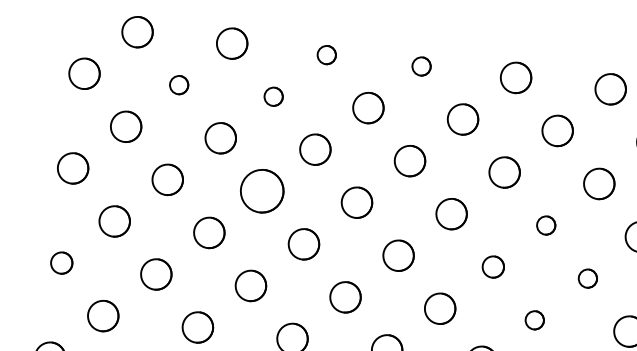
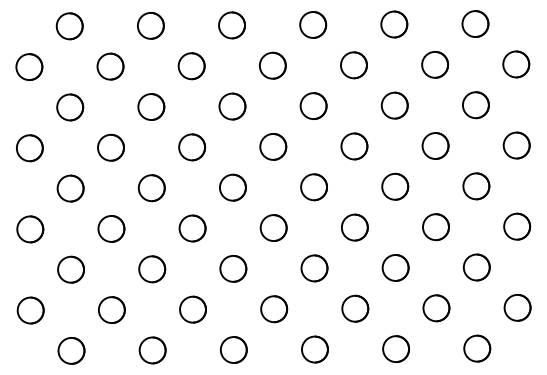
part: (326, 55) -> (231, 25), size x1.67
part: (421, 65) -> (313, 24), size x1.67
part: (179, 85) -> (110, 66), size x1.67
part: (273, 96) -> (191, 66), size x1.67
part: (262, 191) -> (192, 147), size x0.71
part: (546, 224) -> (435, 145), size x1.67
part: (61, 263) -> (30, 229), size x1.43
part: (493, 266) -> (395, 186), size x1.43
part: (587, 278) -> (476, 186), size x1.67
part: (534, 320) -> (435, 227), size x1.67

